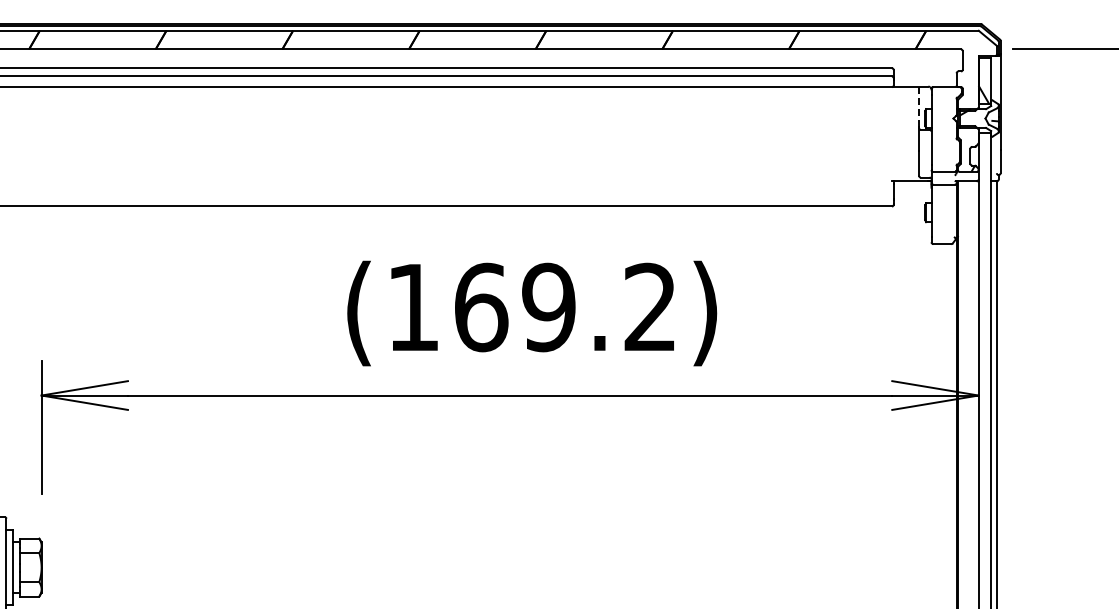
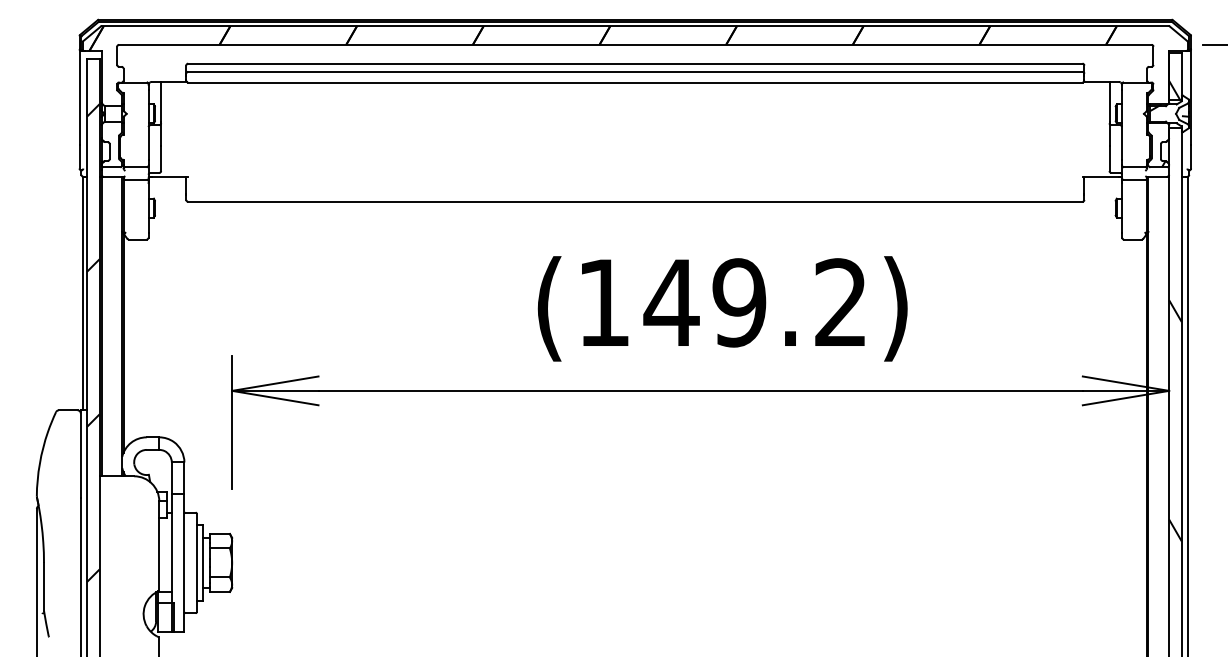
line: (918, 107) -> (1109, 102), dashed -> solid
text: (480, 307) -> (671, 302), (169.2) -> (149.2)
hatch: (984, 425) -> (1175, 420), added

